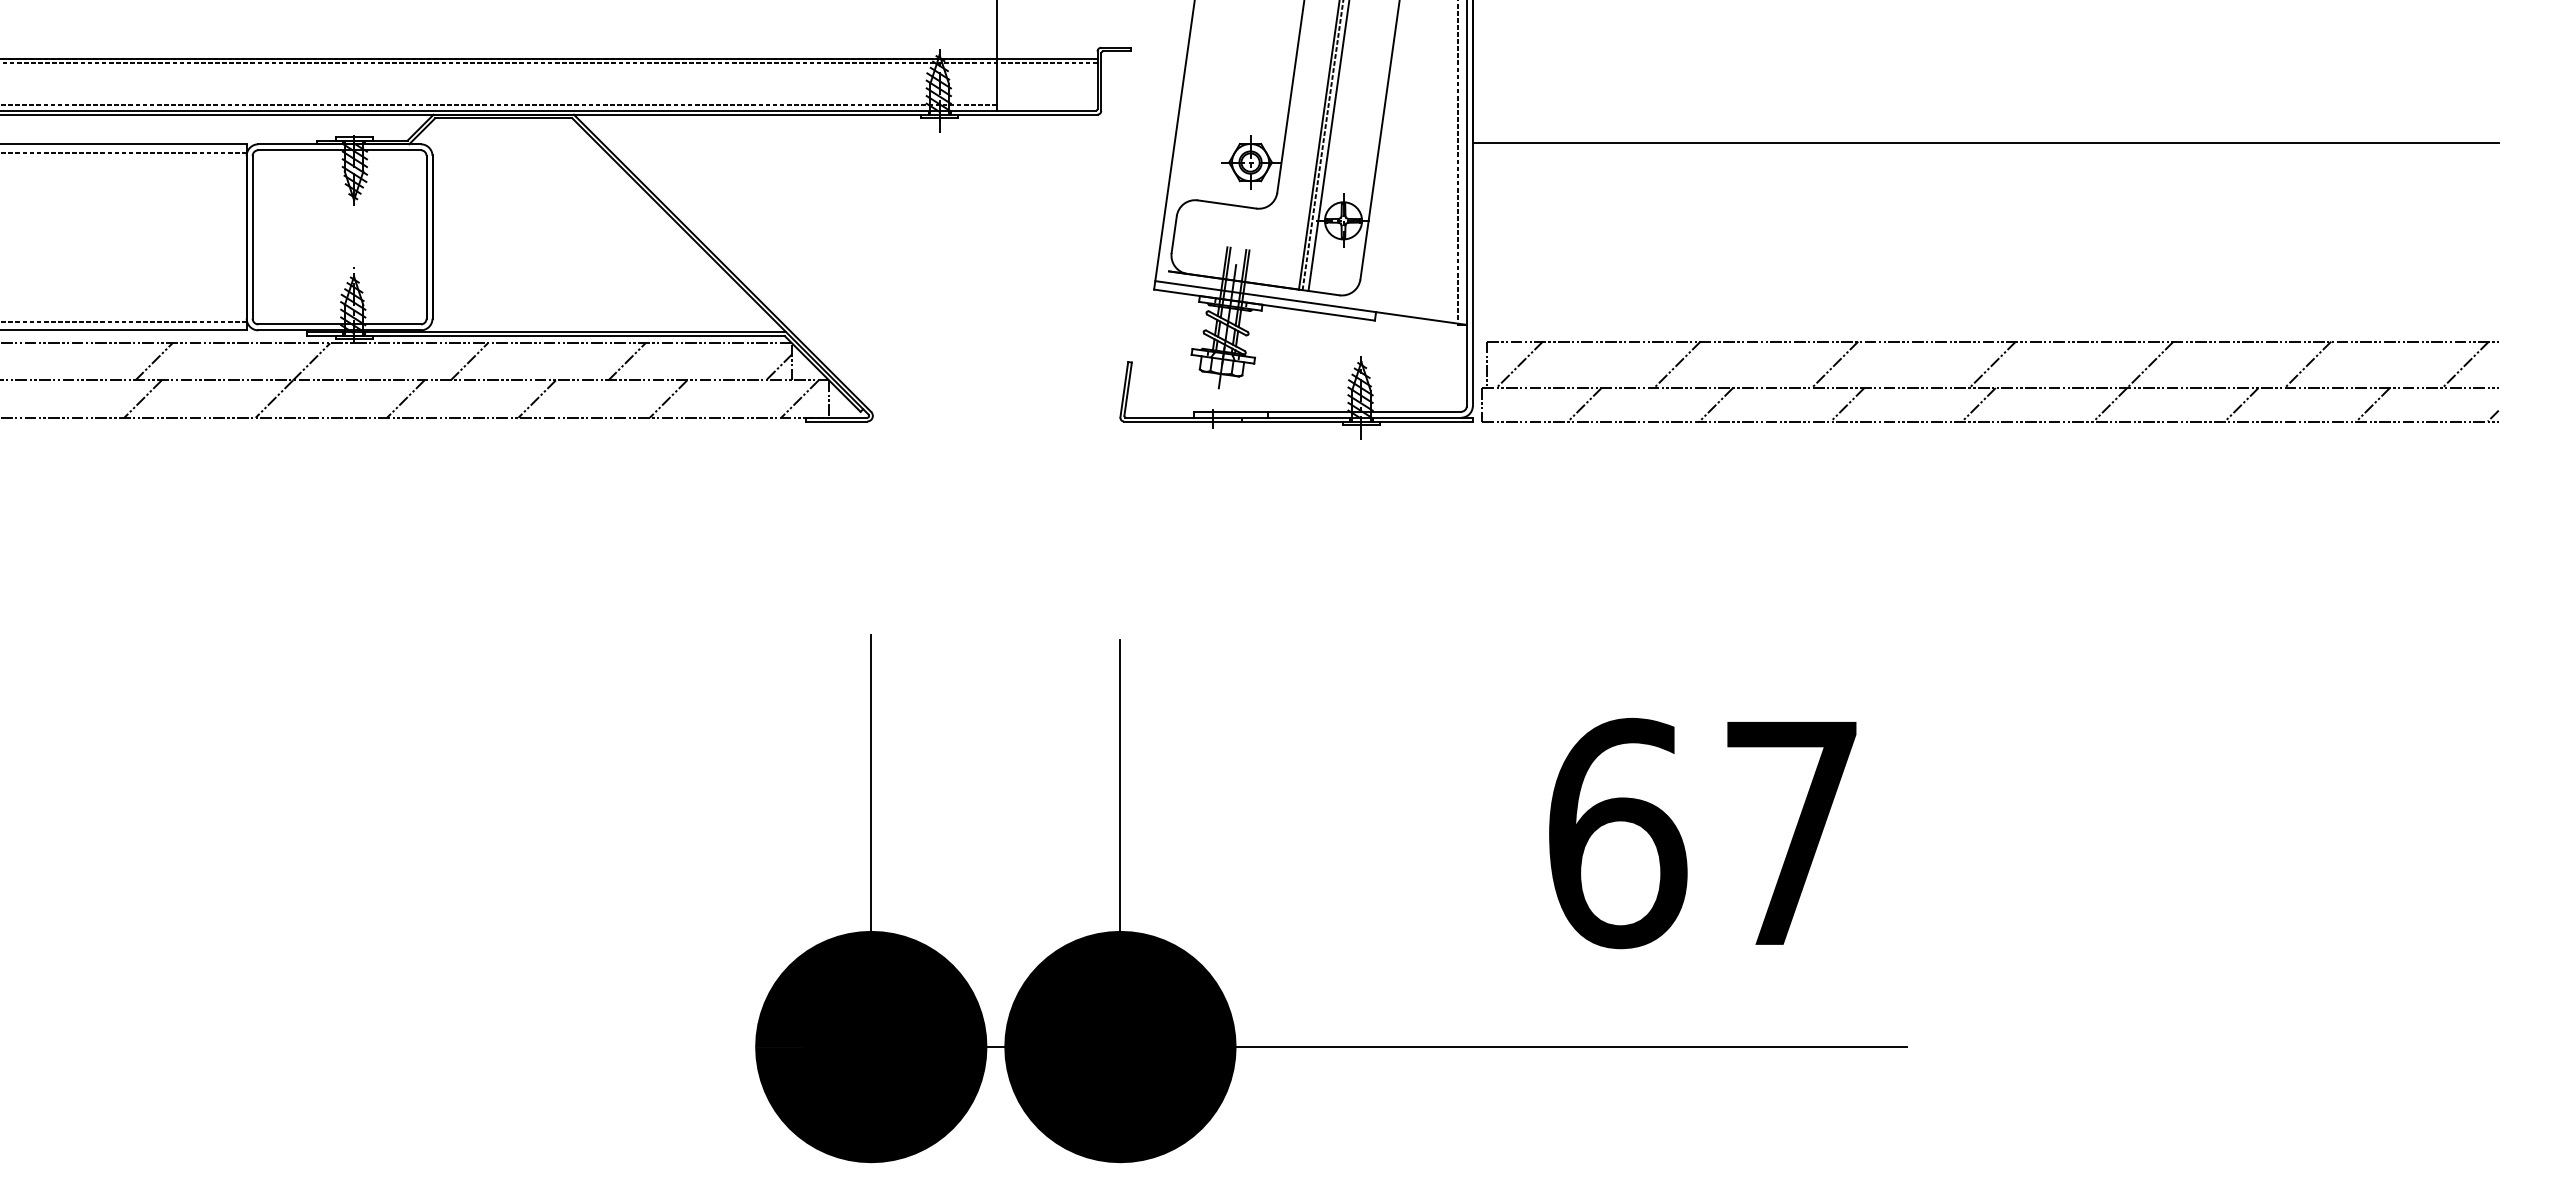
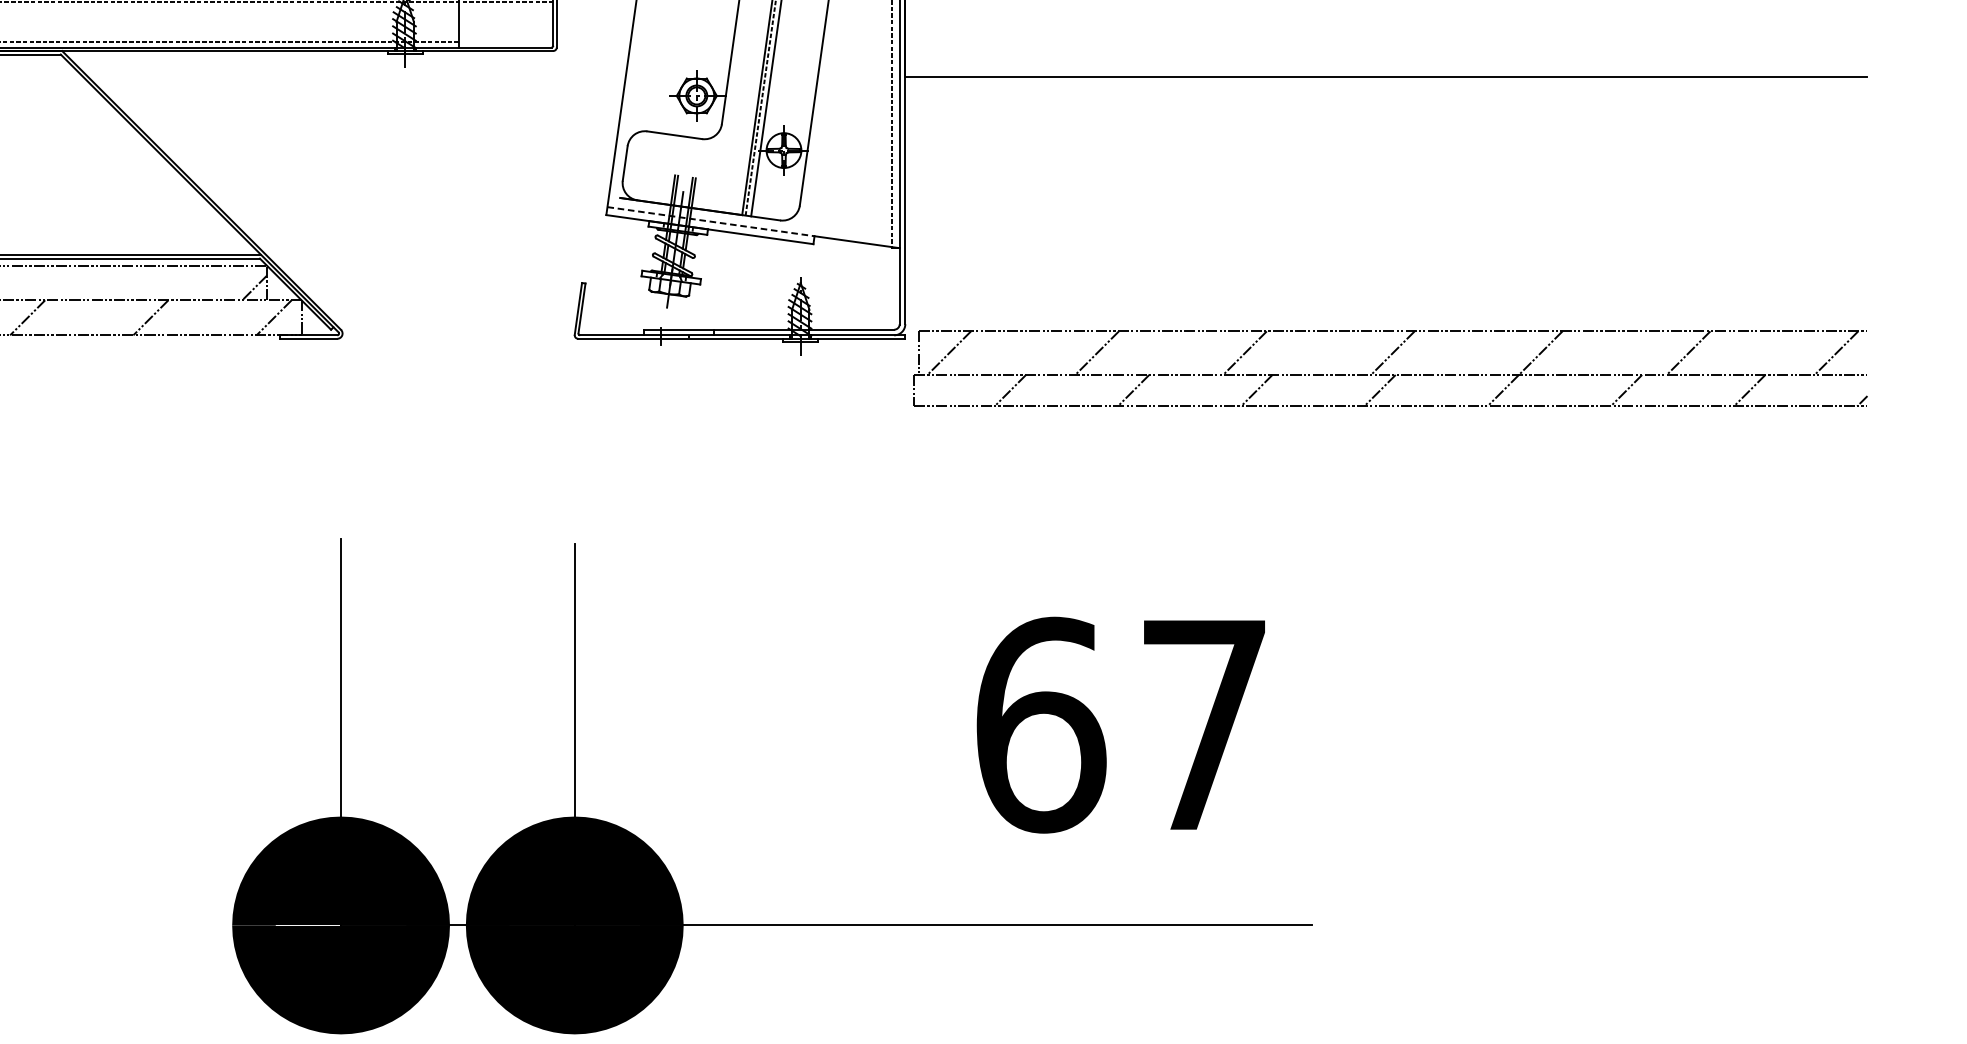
line: (1266, 296) -> (711, 221), solid -> dashed
line: (626, 361) -> (111, 282), removed
part: (1989, 387) -> (1389, 374), moved

